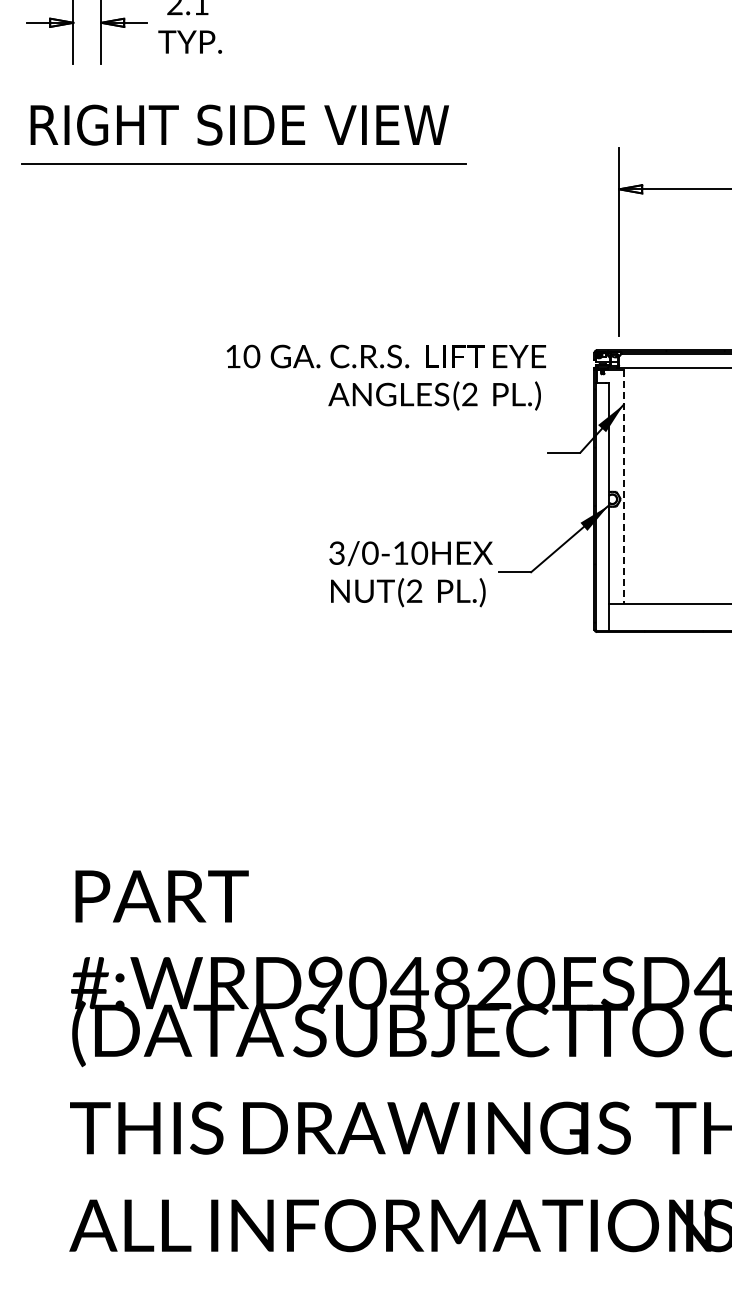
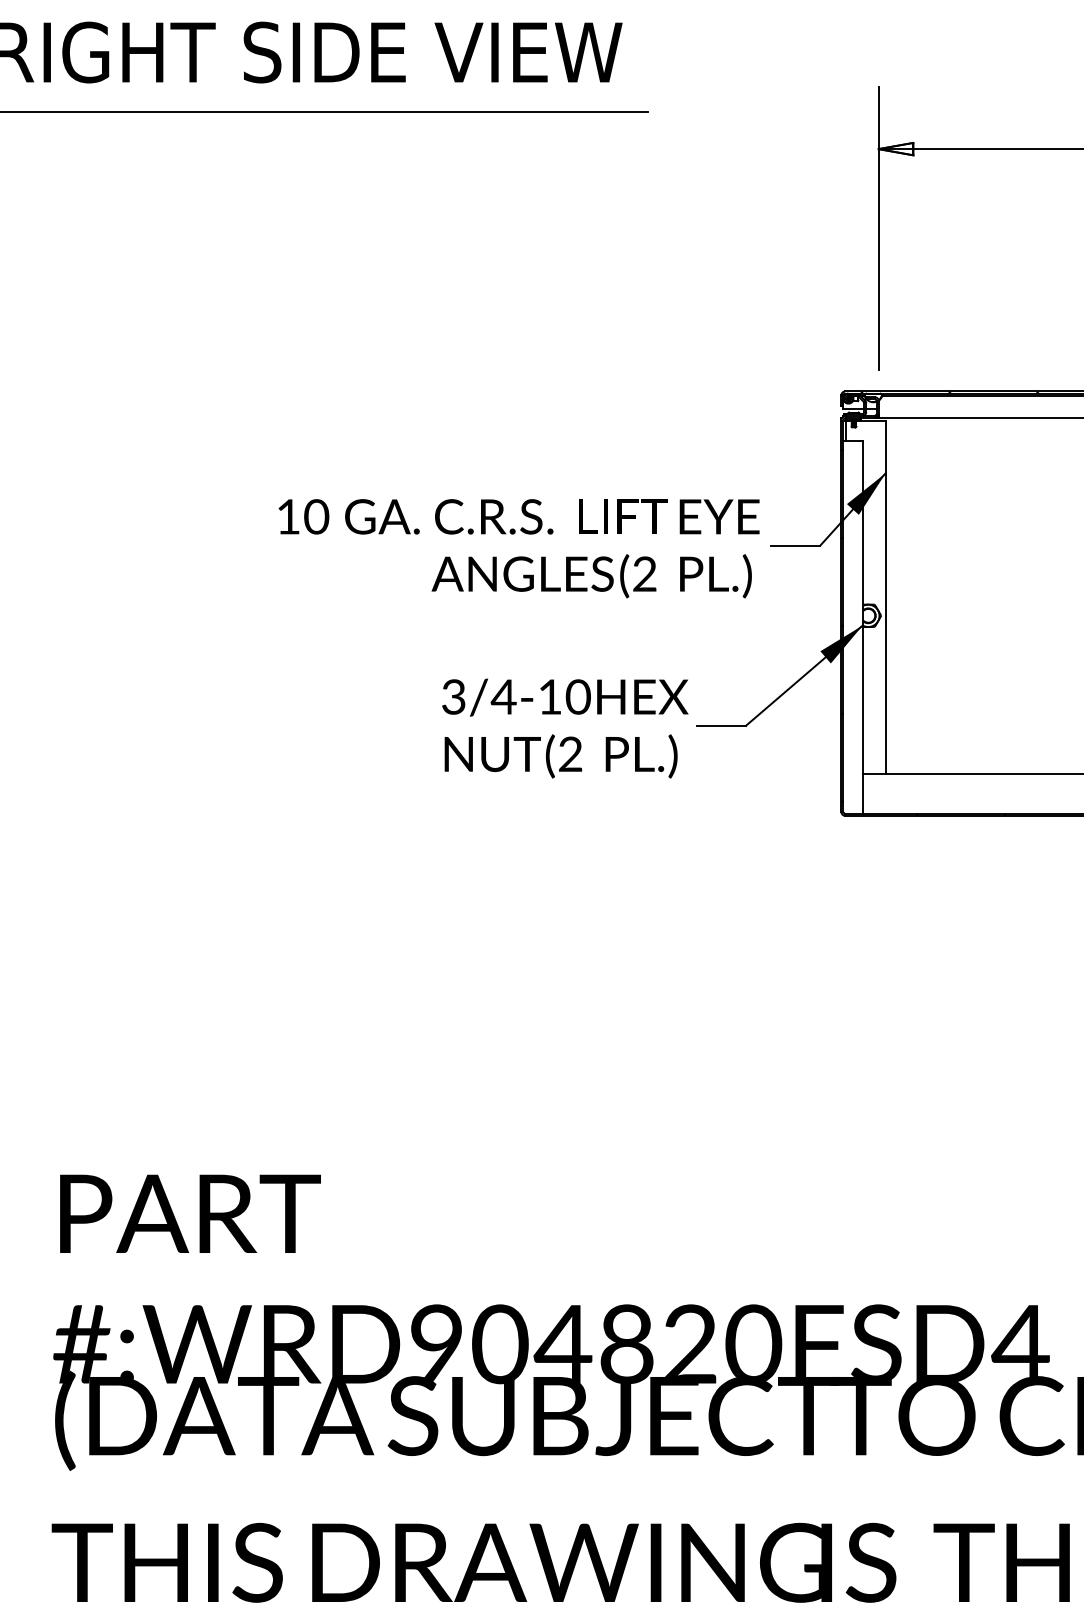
text: (386, 377) -> (519, 548), moved
line: (623, 487) -> (885, 598), dashed -> solid
text: (369, 552) -> (502, 695), 3/0-10 -> 3/4-10

